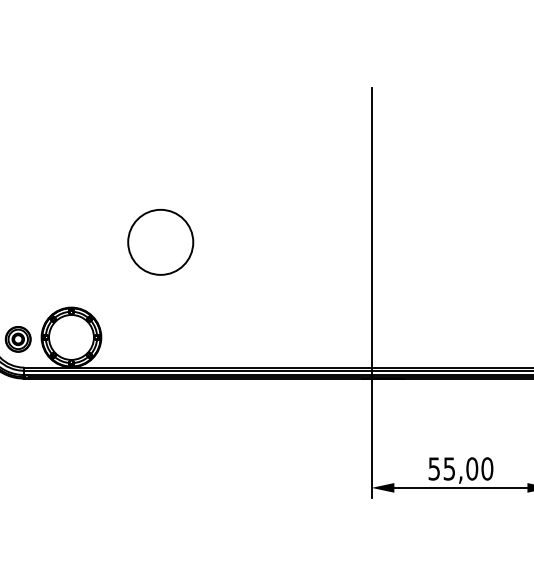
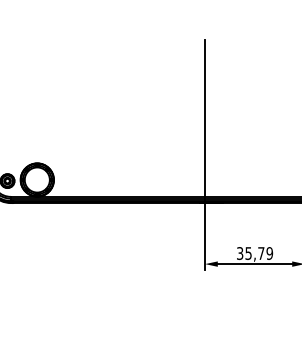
circle: (161, 241) -> (87, 126), removed
text: (460, 468) -> (254, 253), 55,00 -> 35,79

